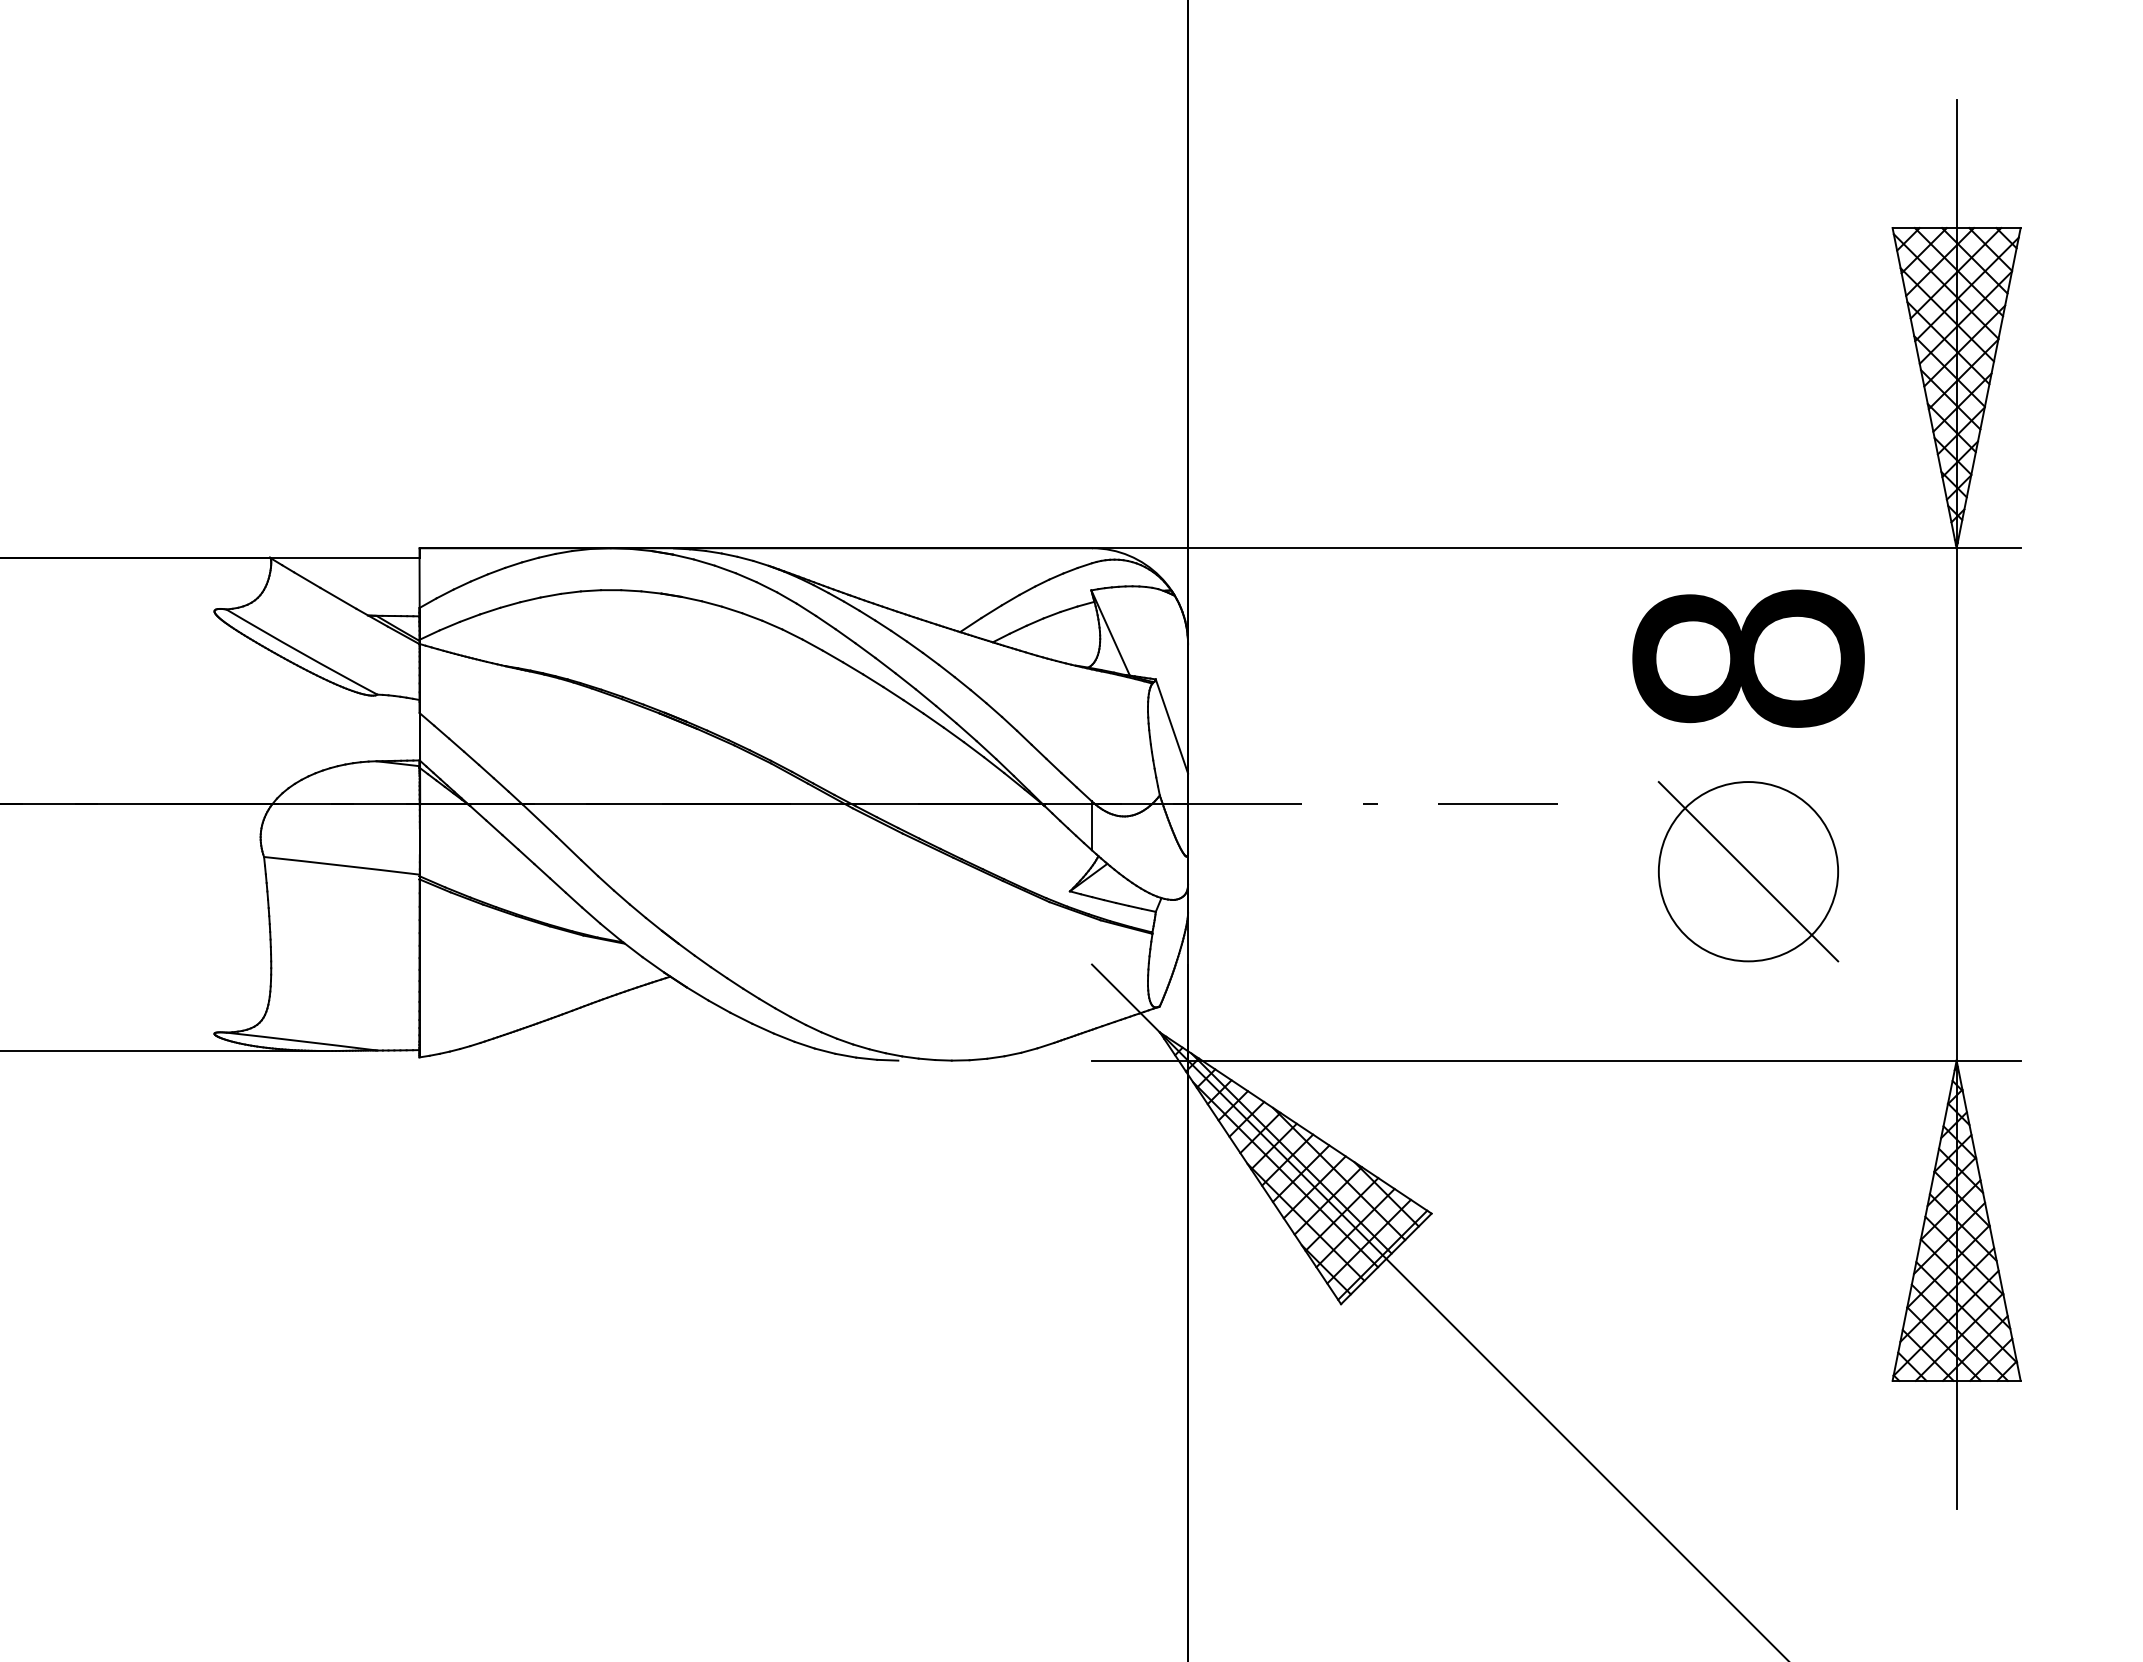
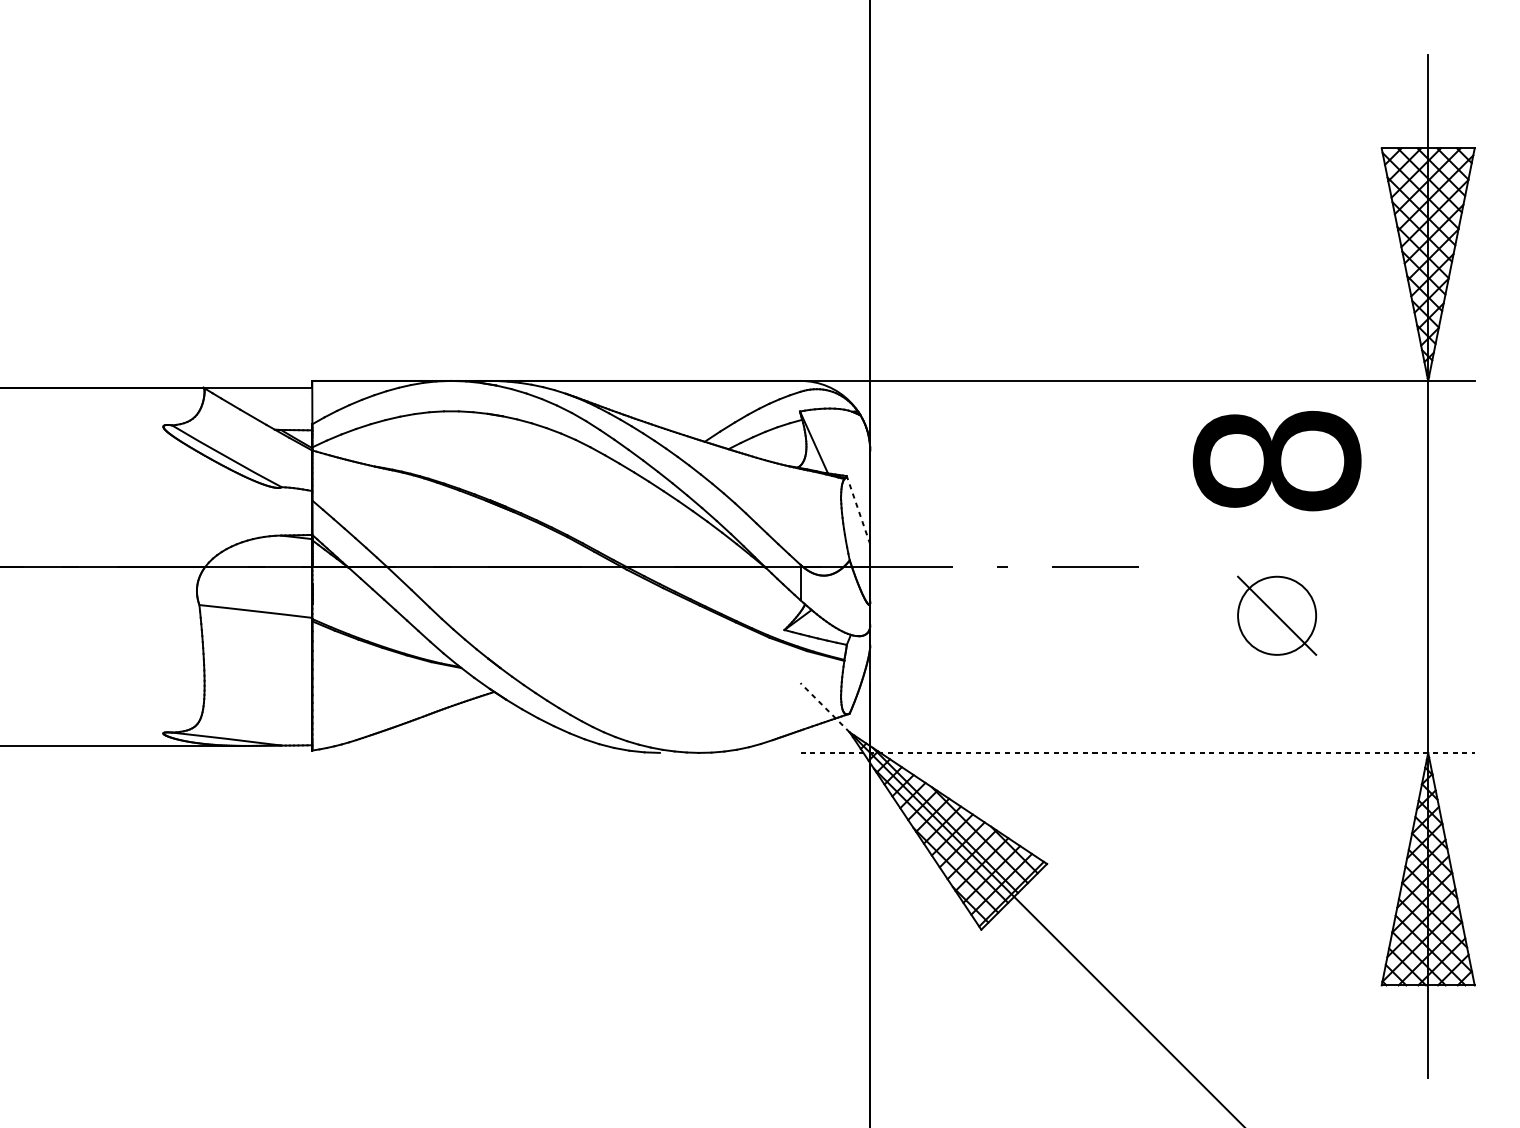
line: (1171, 726) -> (858, 510), solid -> dashed
part: (1748, 871) -> (1277, 615), size x0.6
line: (1125, 998) -> (824, 707), solid -> dashed
line: (1556, 1060) -> (1137, 752), solid -> dashed

